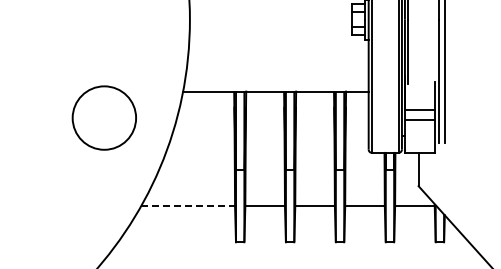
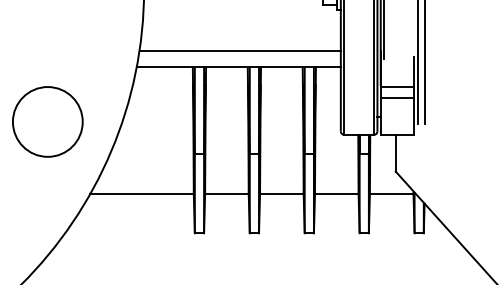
line: (276, 76) -> (239, 50), added
circle: (103, 117) -> (46, 121), moved
line: (188, 206) -> (142, 193), dashed -> solid

